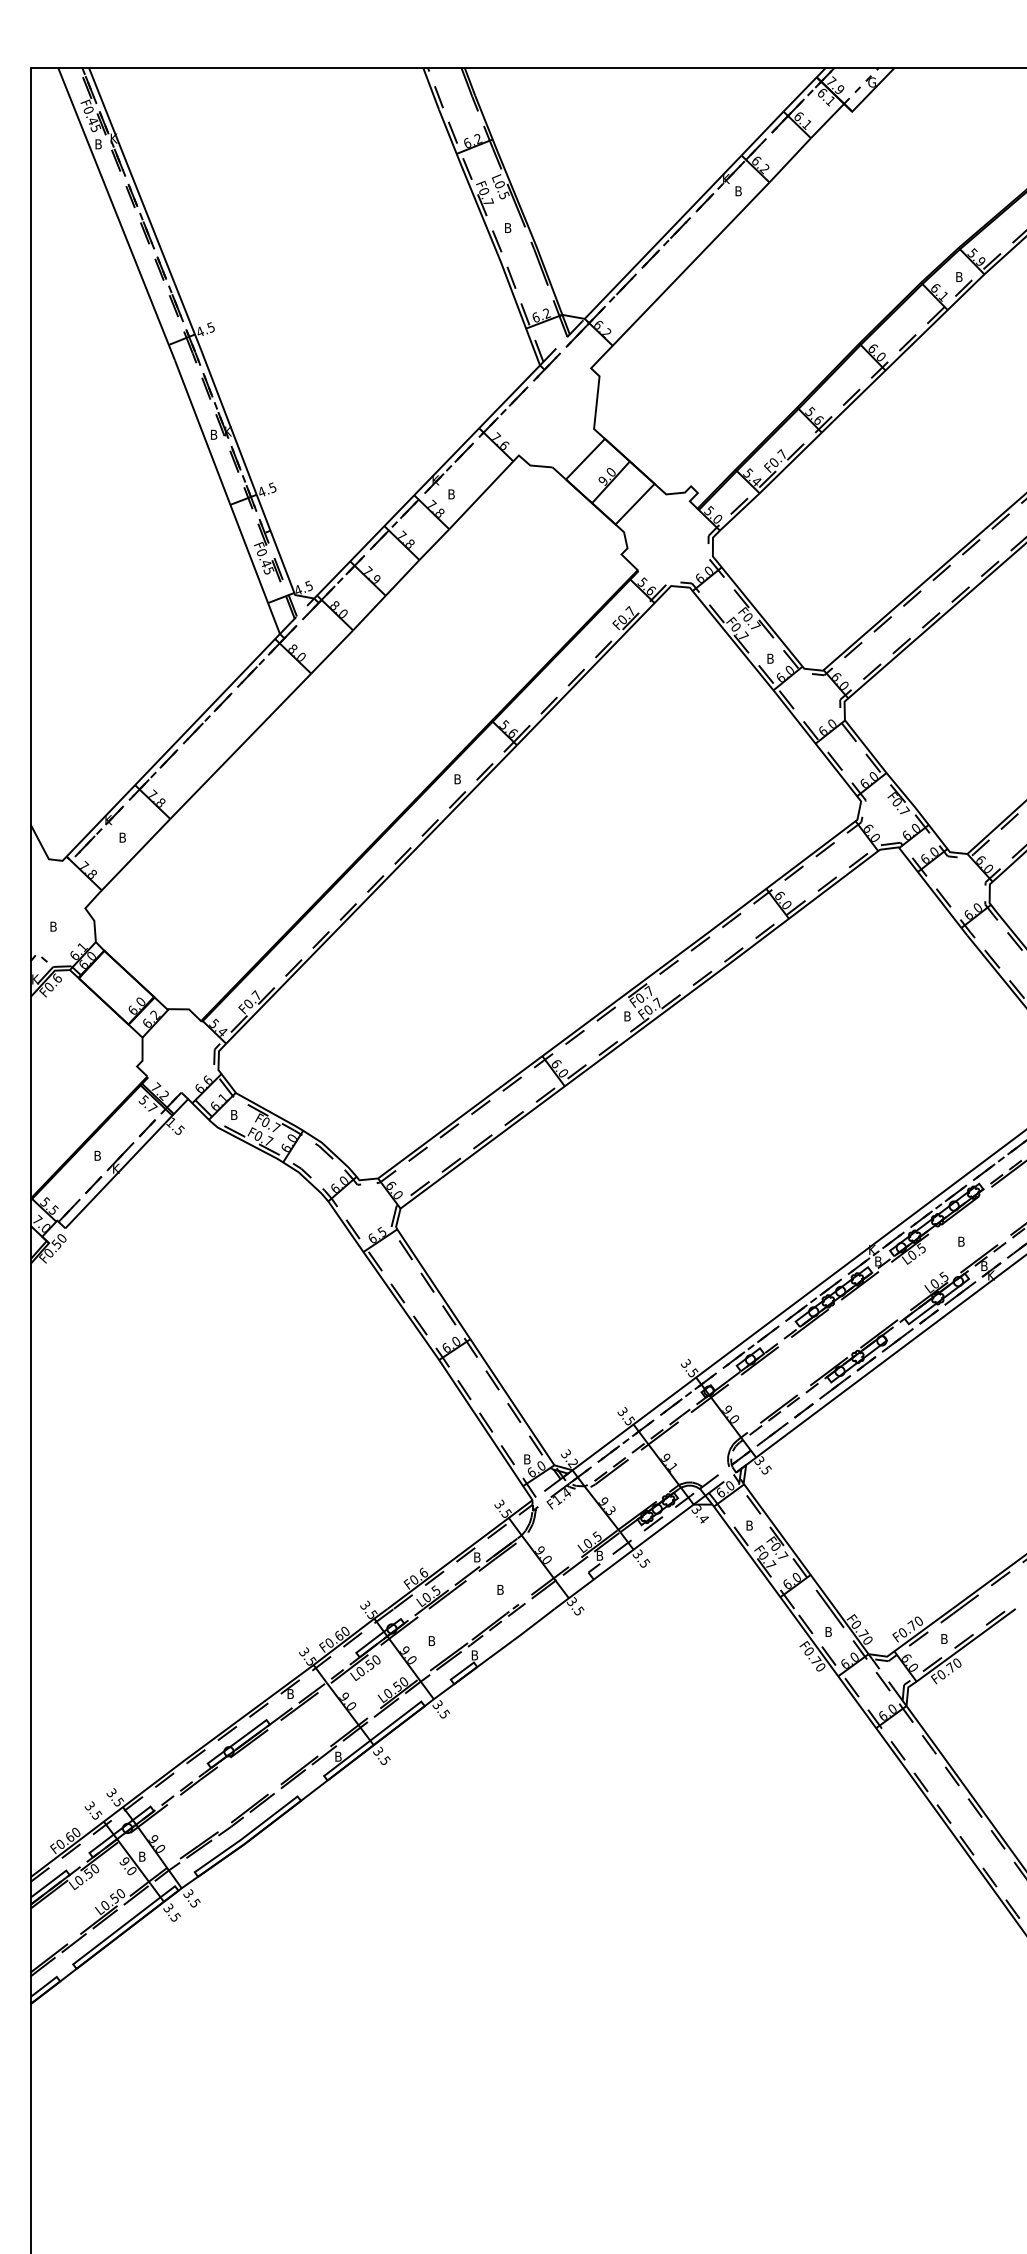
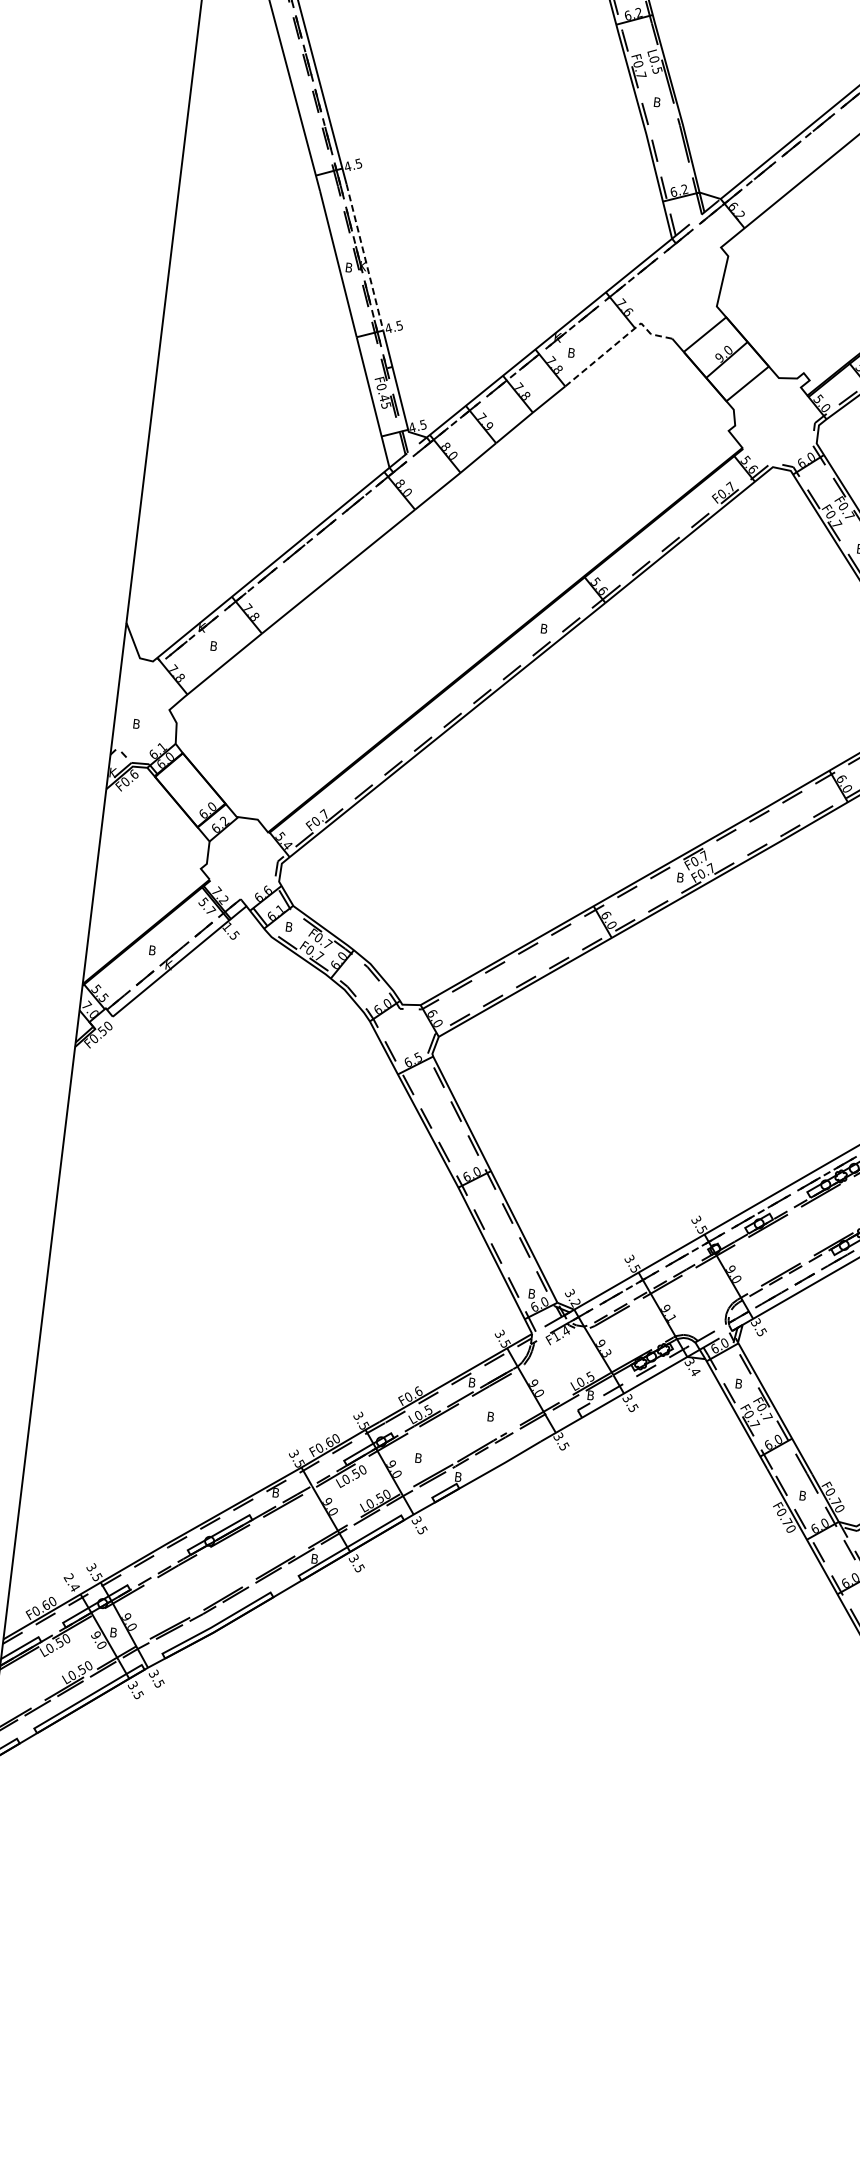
line: (228, 422) -> (364, 257), solid -> dashed
line: (497, 477) -> (617, 342), solid -> dashed
text: (93, 1810) -> (71, 1582), 3.5 -> 2.4

